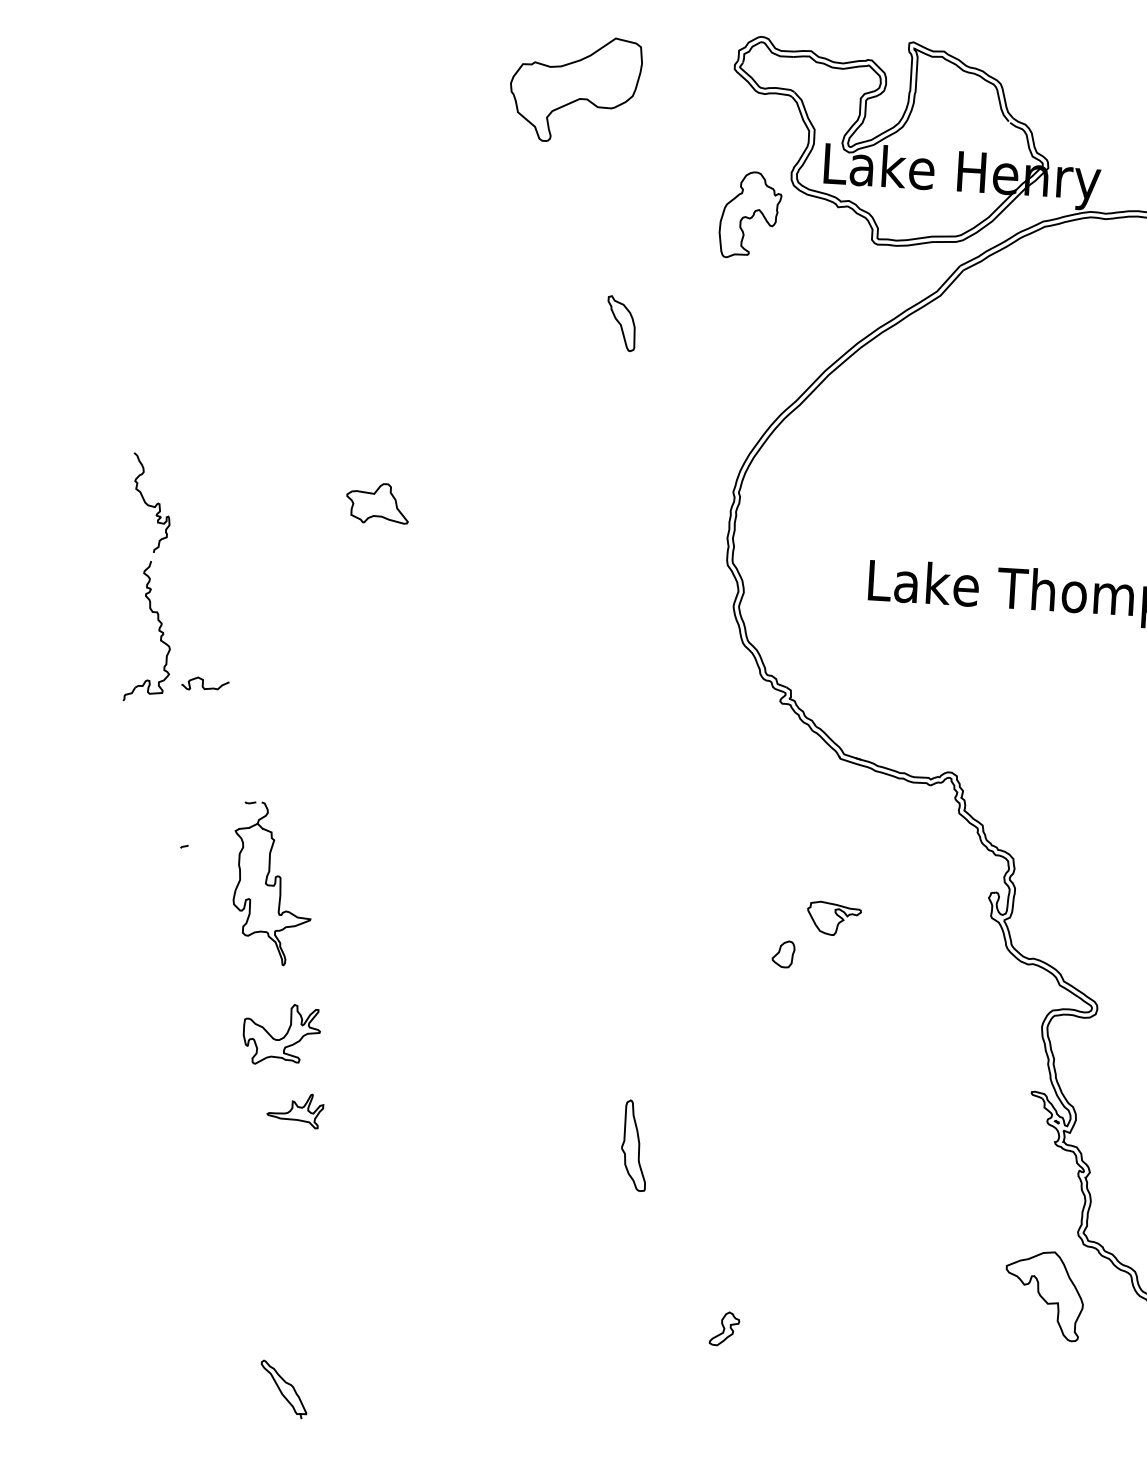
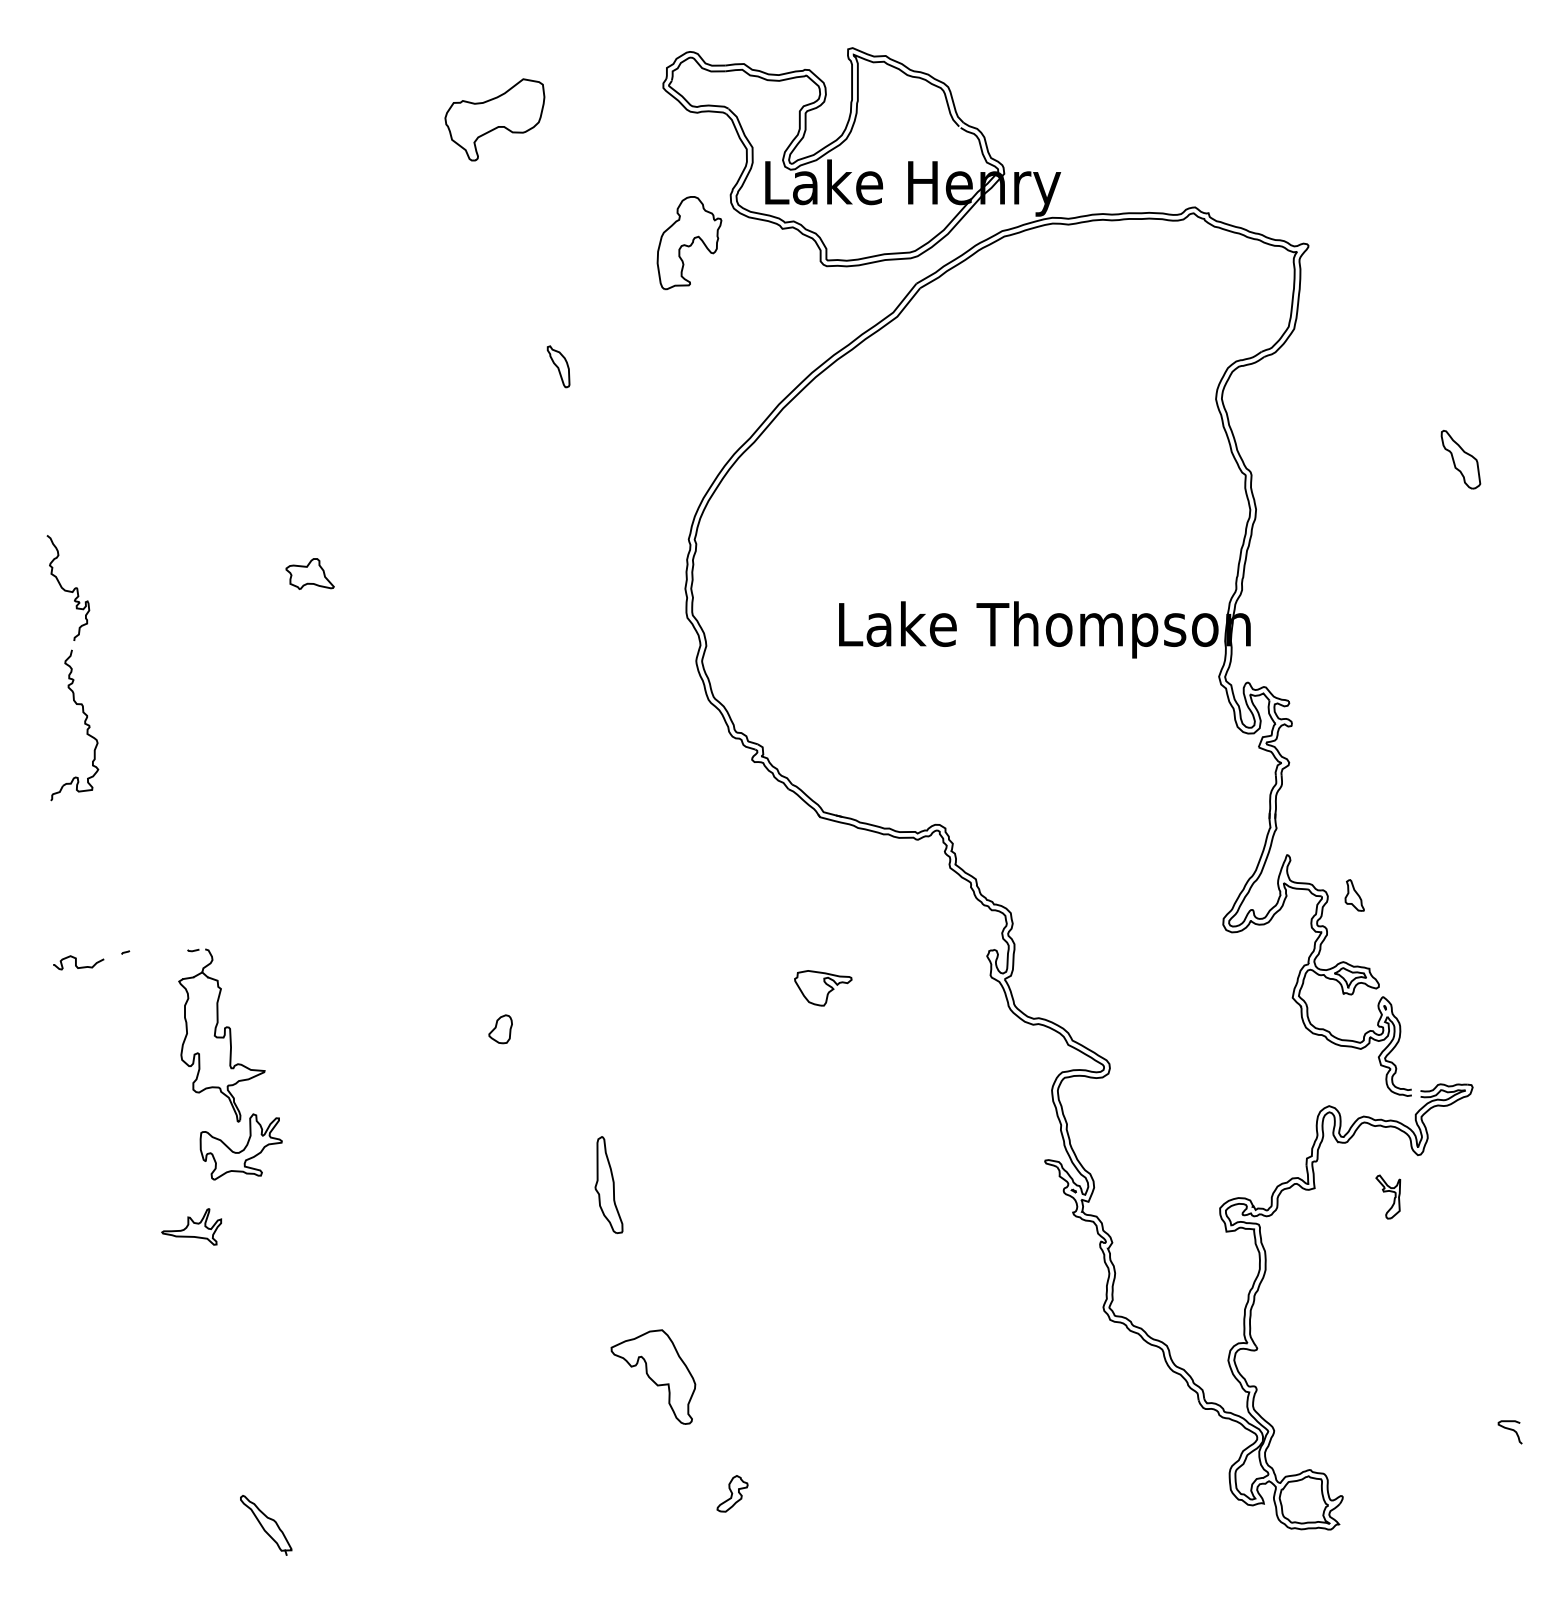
part: (575, 89) -> (494, 119), size x0.71
part: (621, 323) -> (558, 366), size x0.71
part: (377, 502) -> (309, 573), size x0.71
curve: (203, 683) -> (76, 962), moved
part: (272, 883) -> (221, 1035), moved
part: (783, 954) -> (500, 1029), moved
part: (295, 1110) -> (191, 1226), moved
part: (634, 1145) -> (608, 1184), moved
part: (1044, 1295) -> (653, 1376), moved
part: (724, 1328) -> (732, 1493), moved

